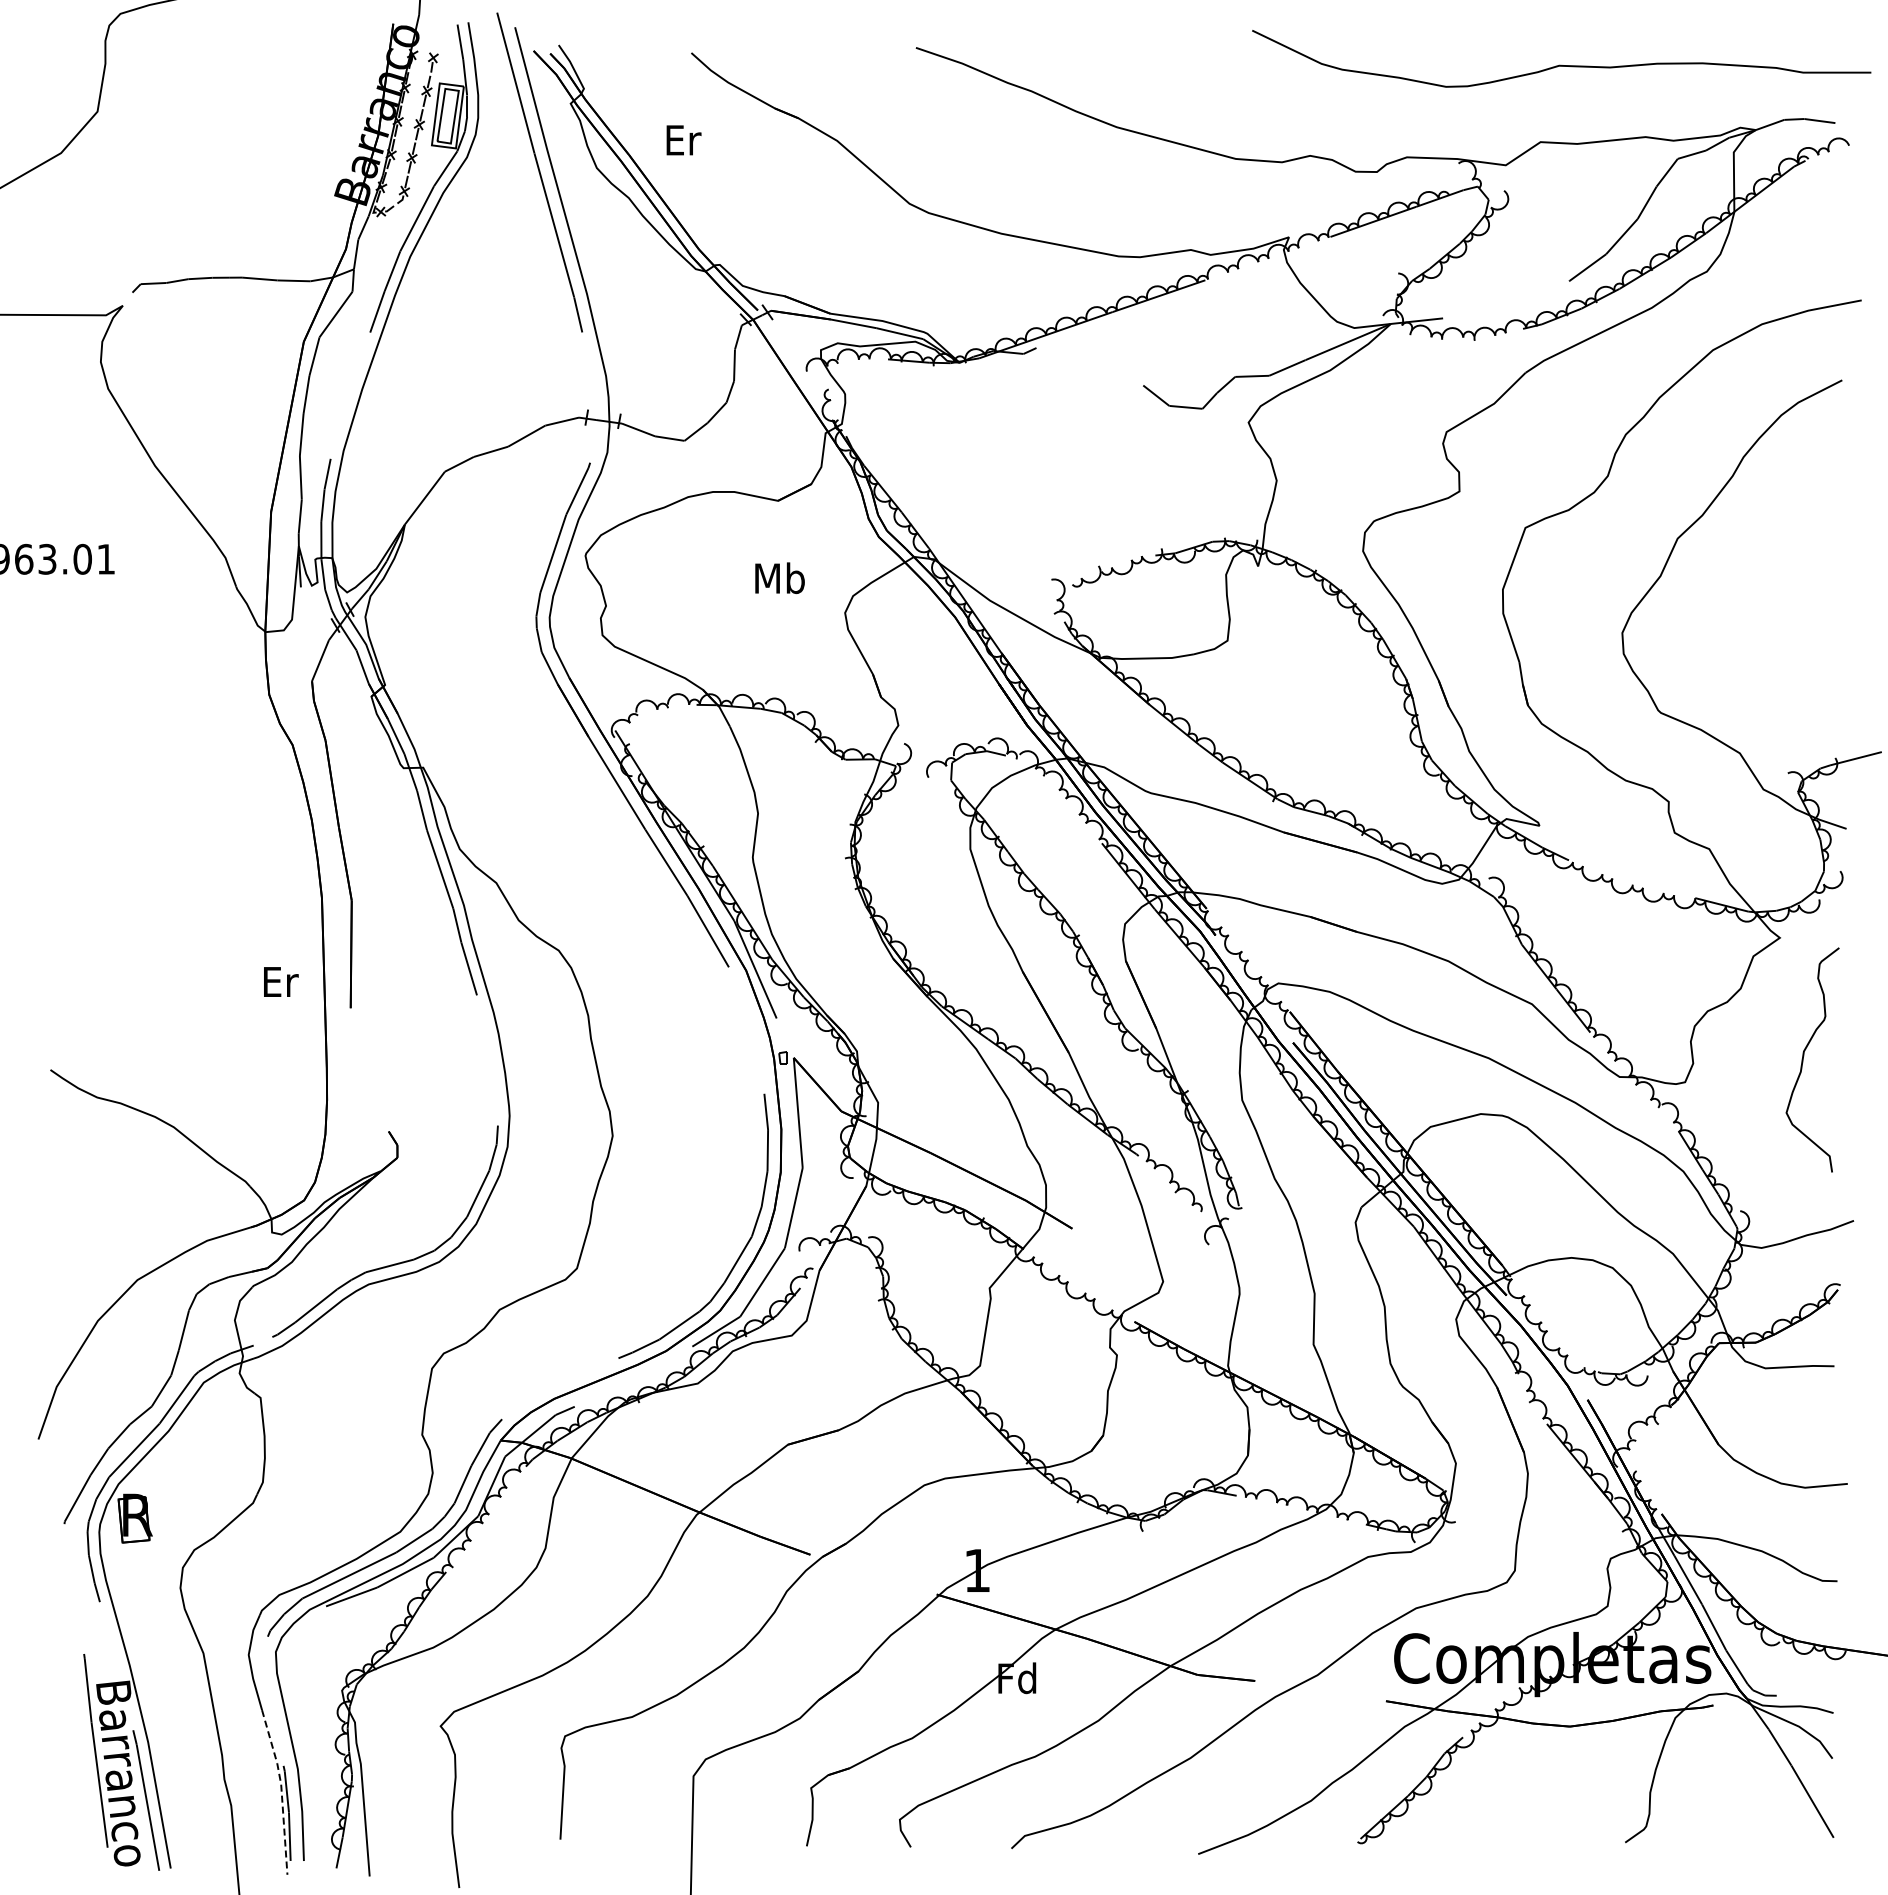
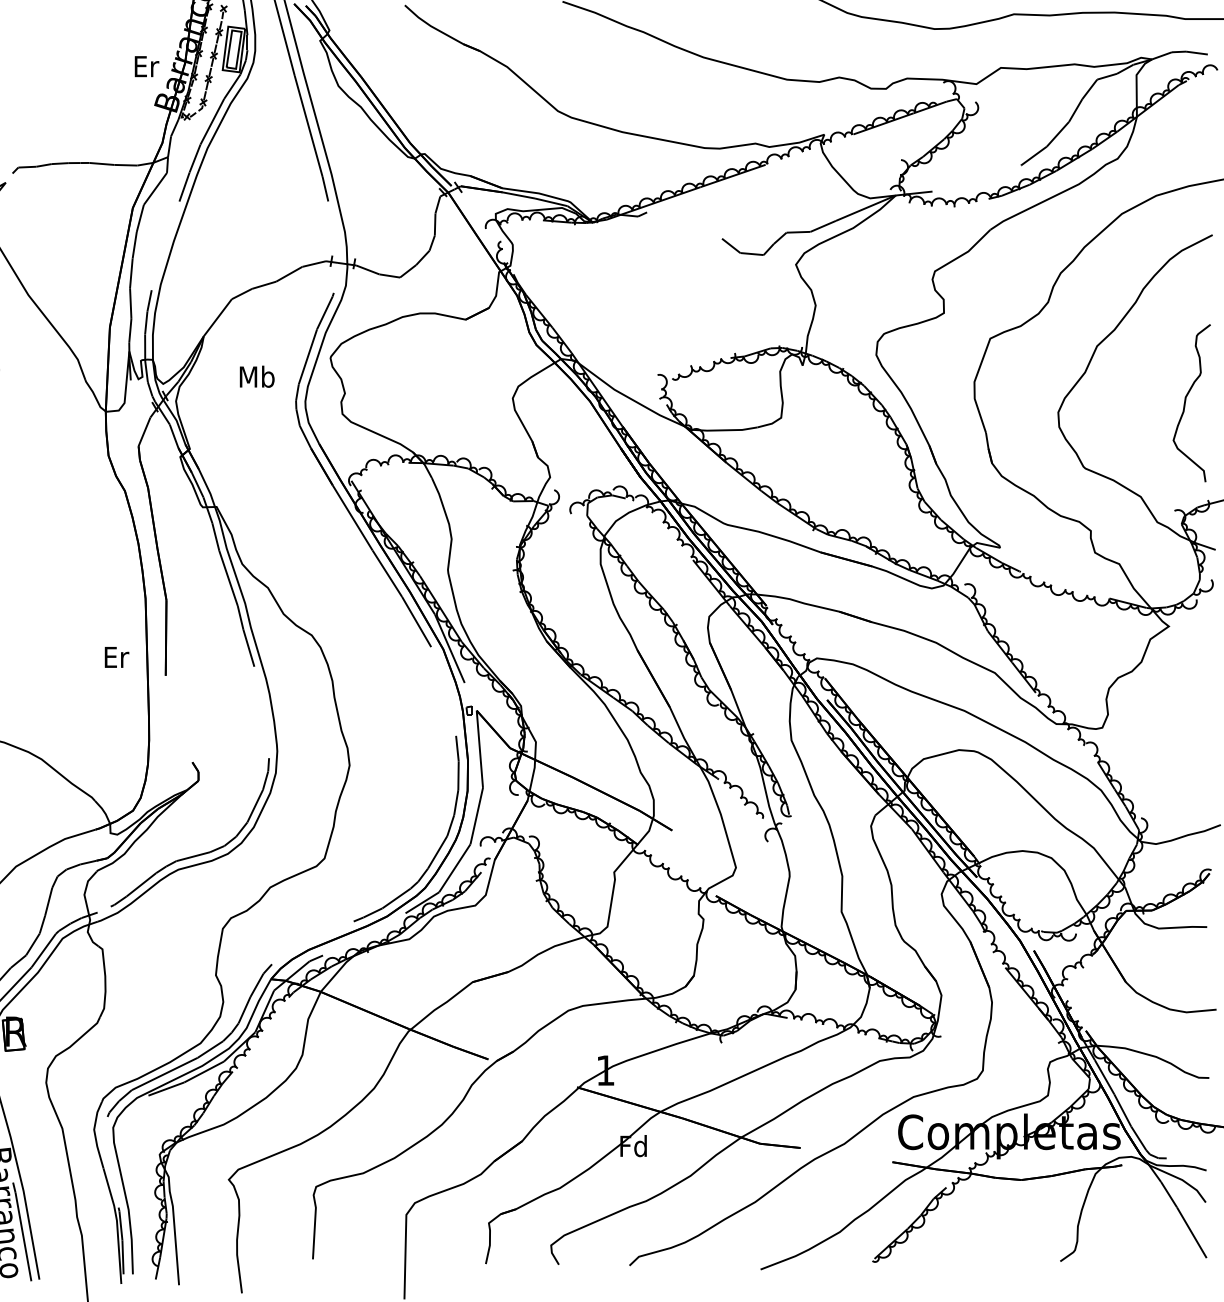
text: (683, 140) -> (146, 66), moved
text: (779, 578) -> (256, 376), moved
curve: (1804, 1056) -> (1186, 400), moved
line: (281, 1790) -> (117, 1224), dashed -> solid

